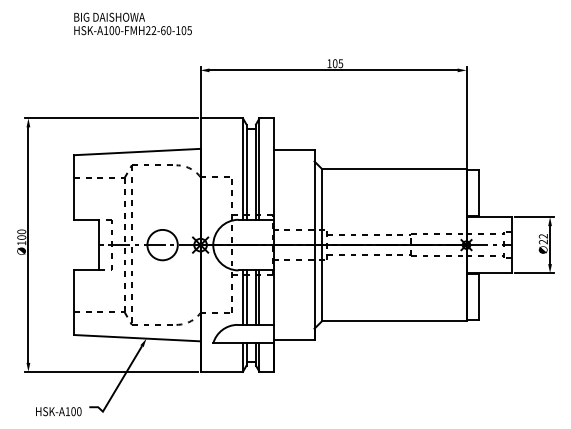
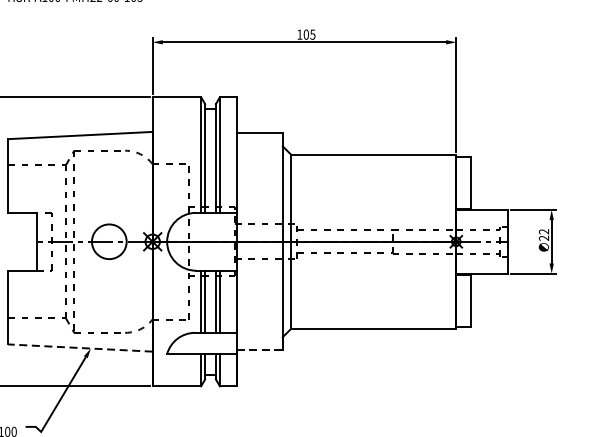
line: (136, 338) -> (79, 348), solid -> dashed
line: (294, 340) -> (259, 350), solid -> dashed

